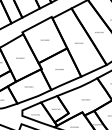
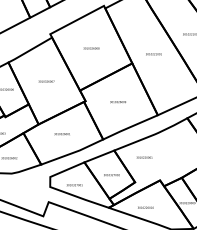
text: (85, 99) -> (143, 156), moved

